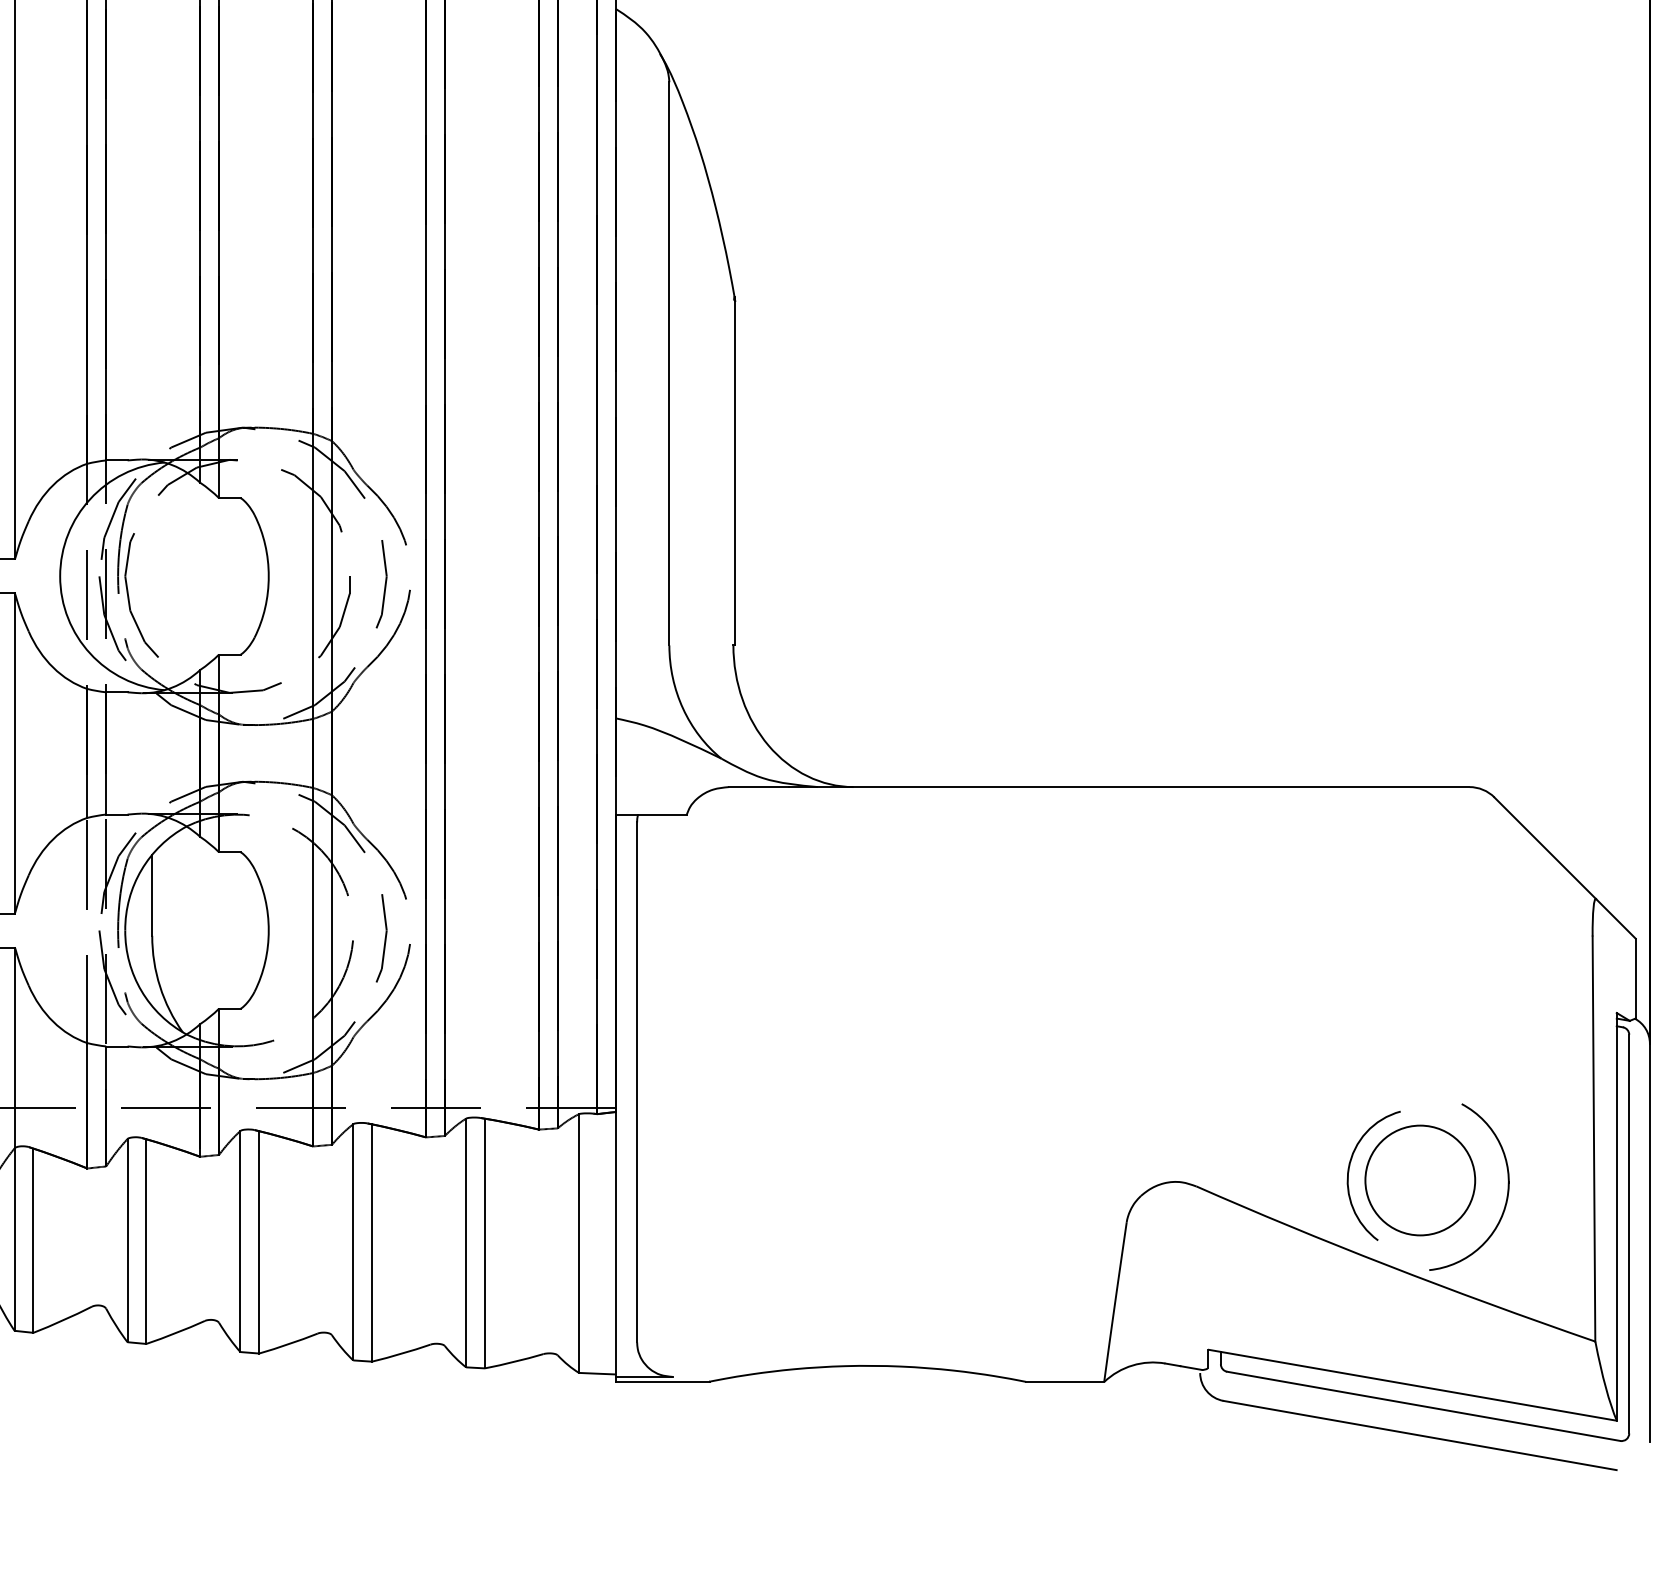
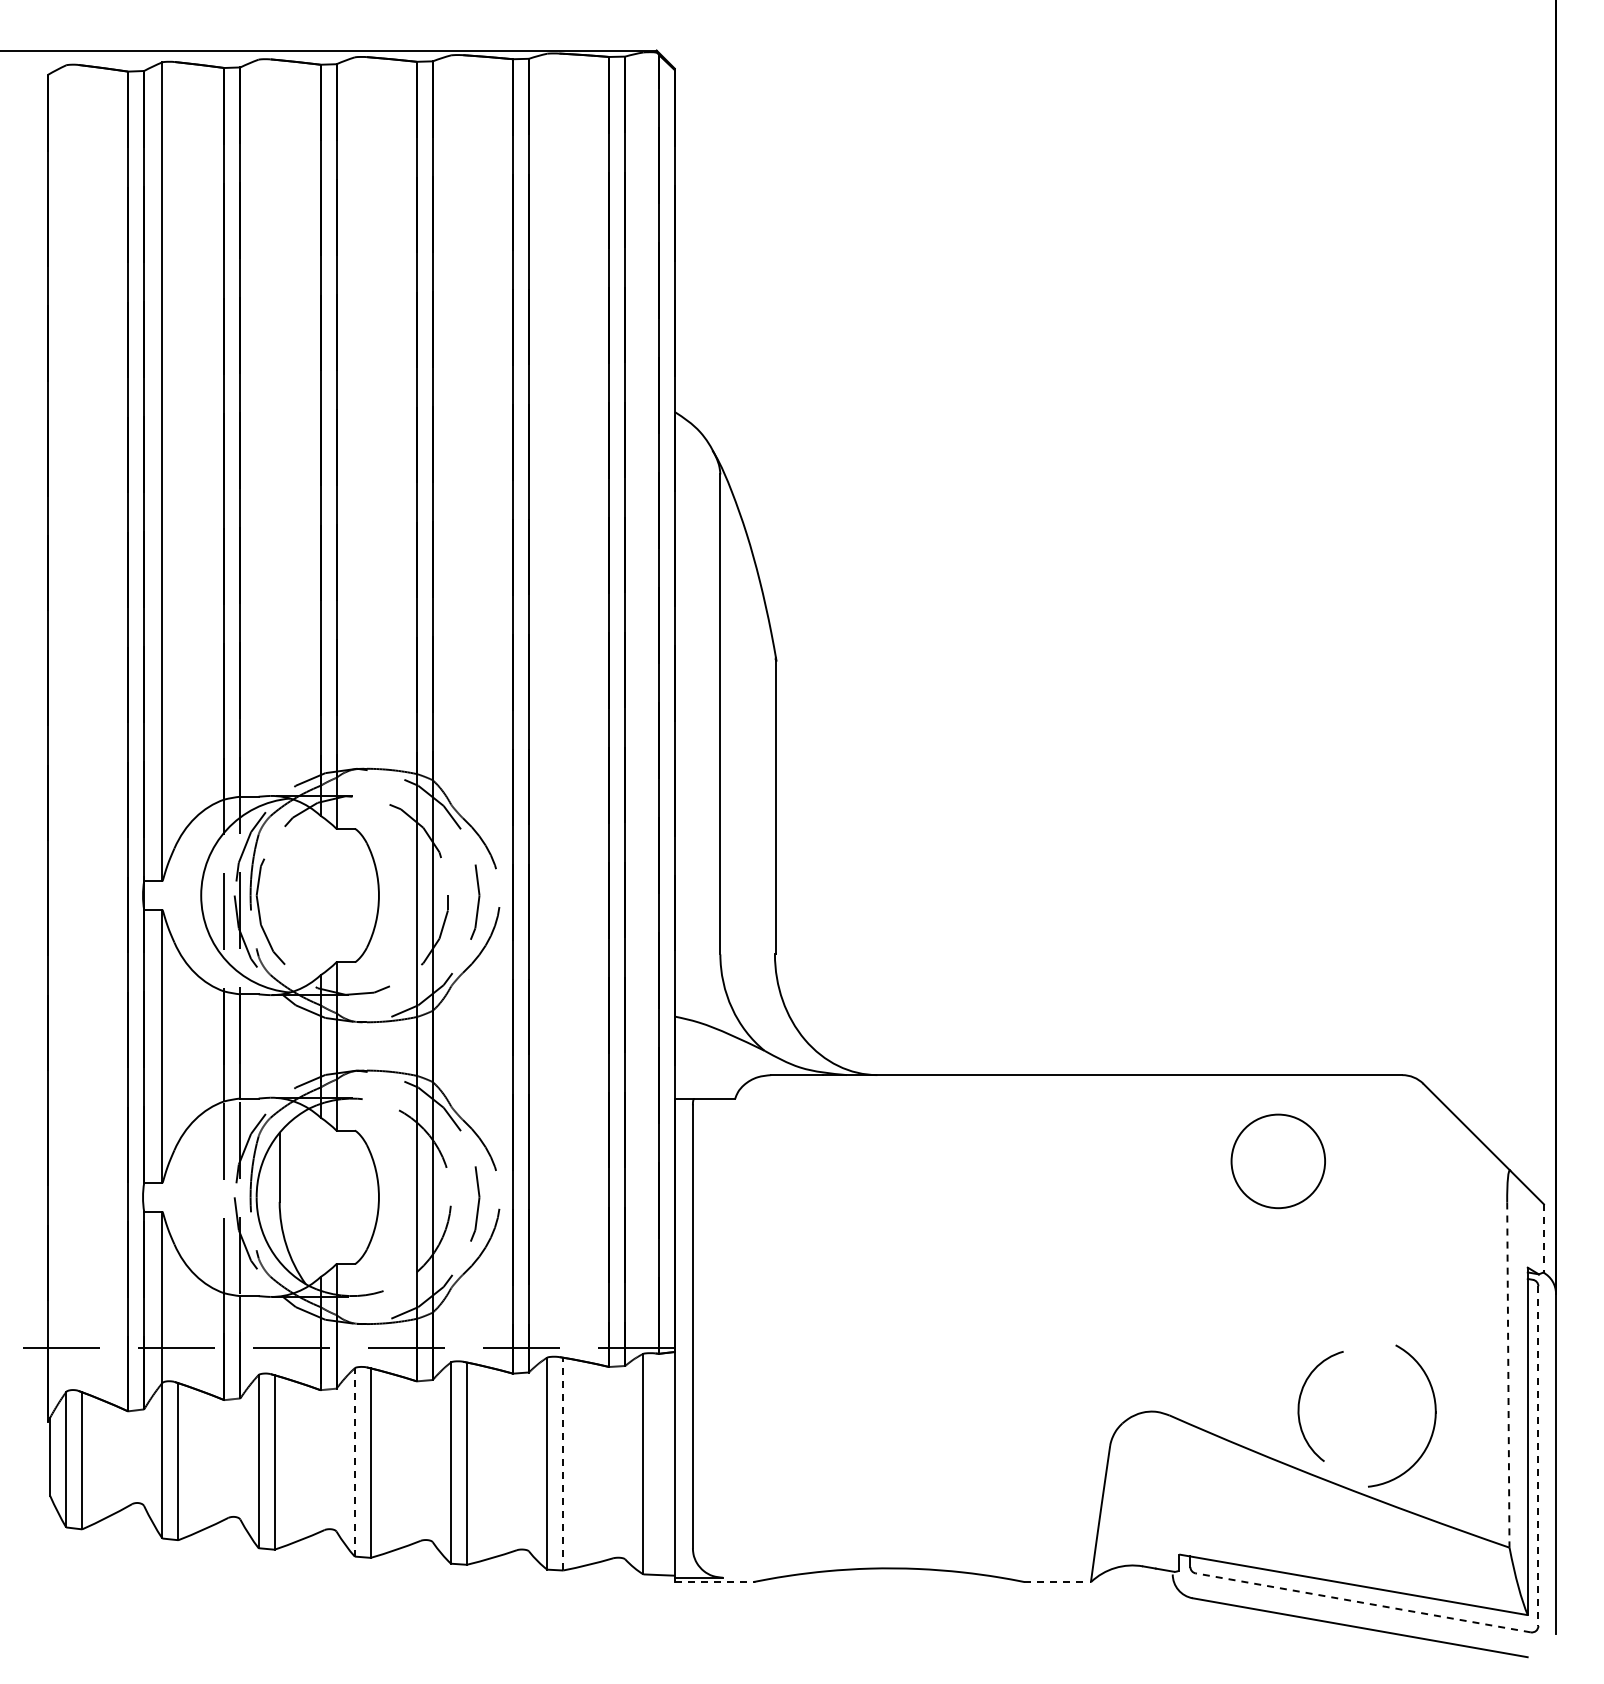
line: (1635, 978) -> (1543, 1238), solid -> dashed
line: (1594, 1139) -> (1508, 1375), solid -> dashed
circle: (1419, 1180) -> (1277, 1161), moved
line: (1629, 1234) -> (1538, 1456), solid -> dashed
line: (240, 1240) -> (354, 1461), solid -> dashed
line: (485, 1242) -> (563, 1463), solid -> dashed
line: (663, 1382) -> (715, 1582), solid -> dashed
line: (1066, 1382) -> (1058, 1582), solid -> dashed
line: (1422, 1405) -> (1362, 1602), solid -> dashed

